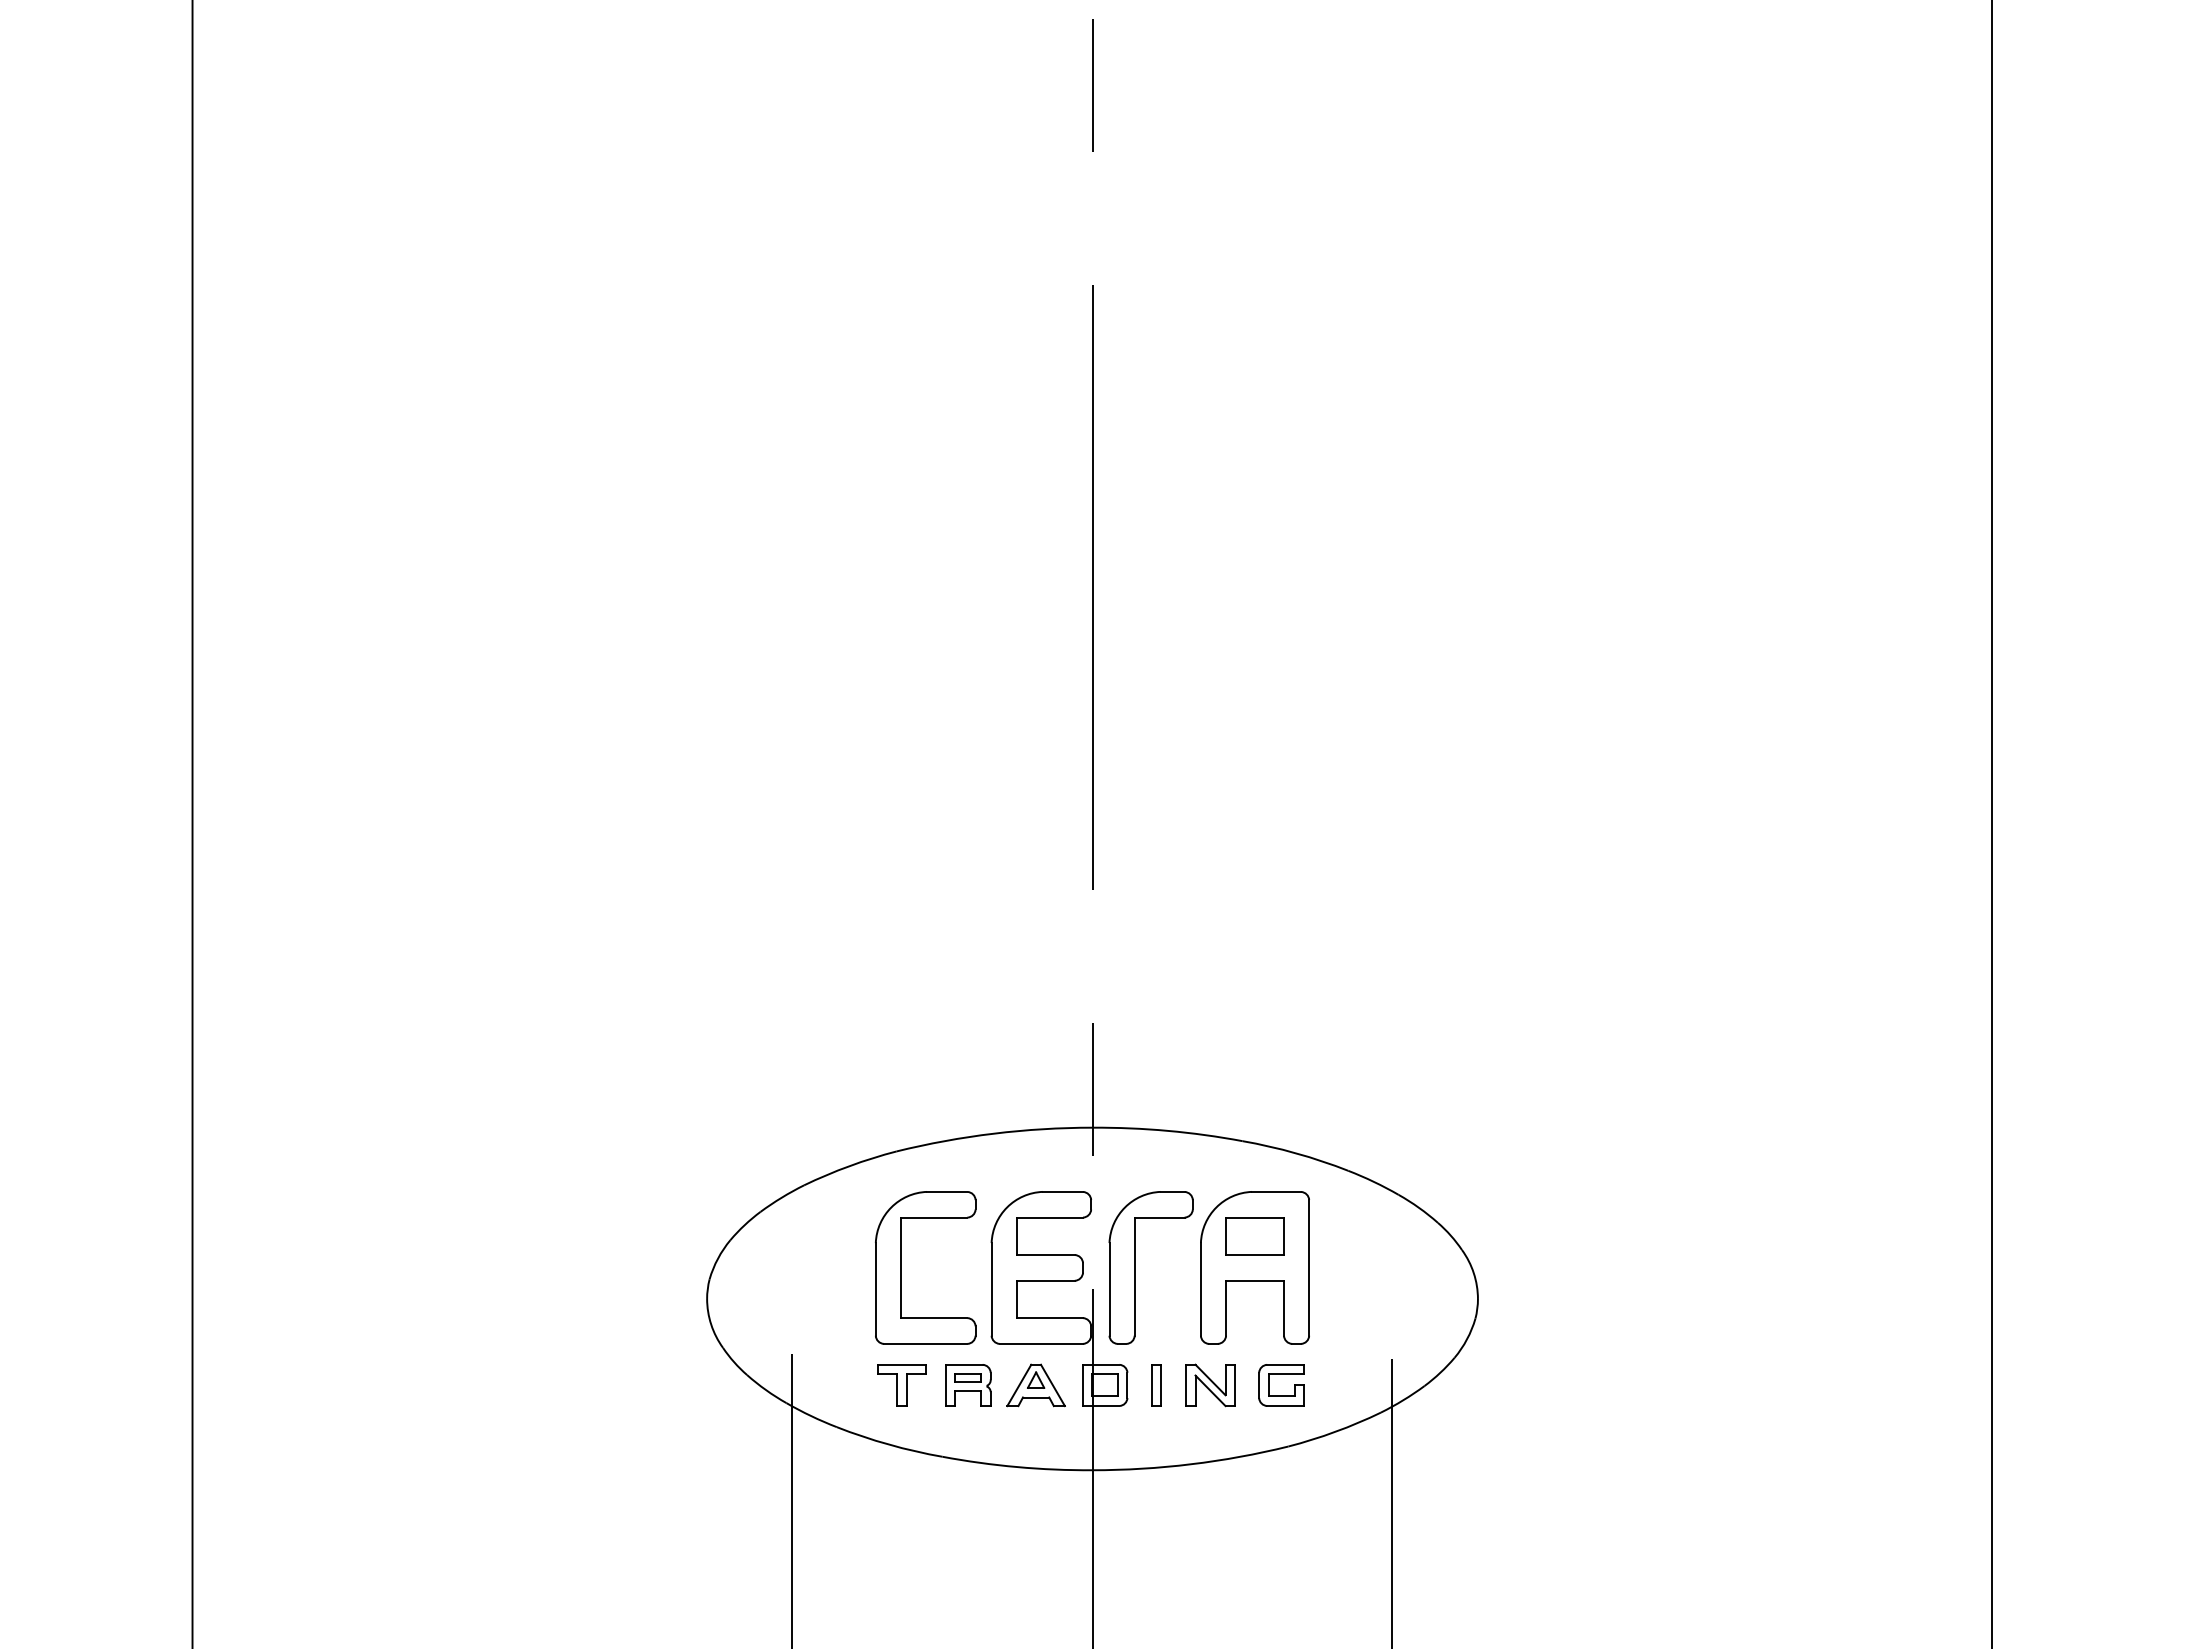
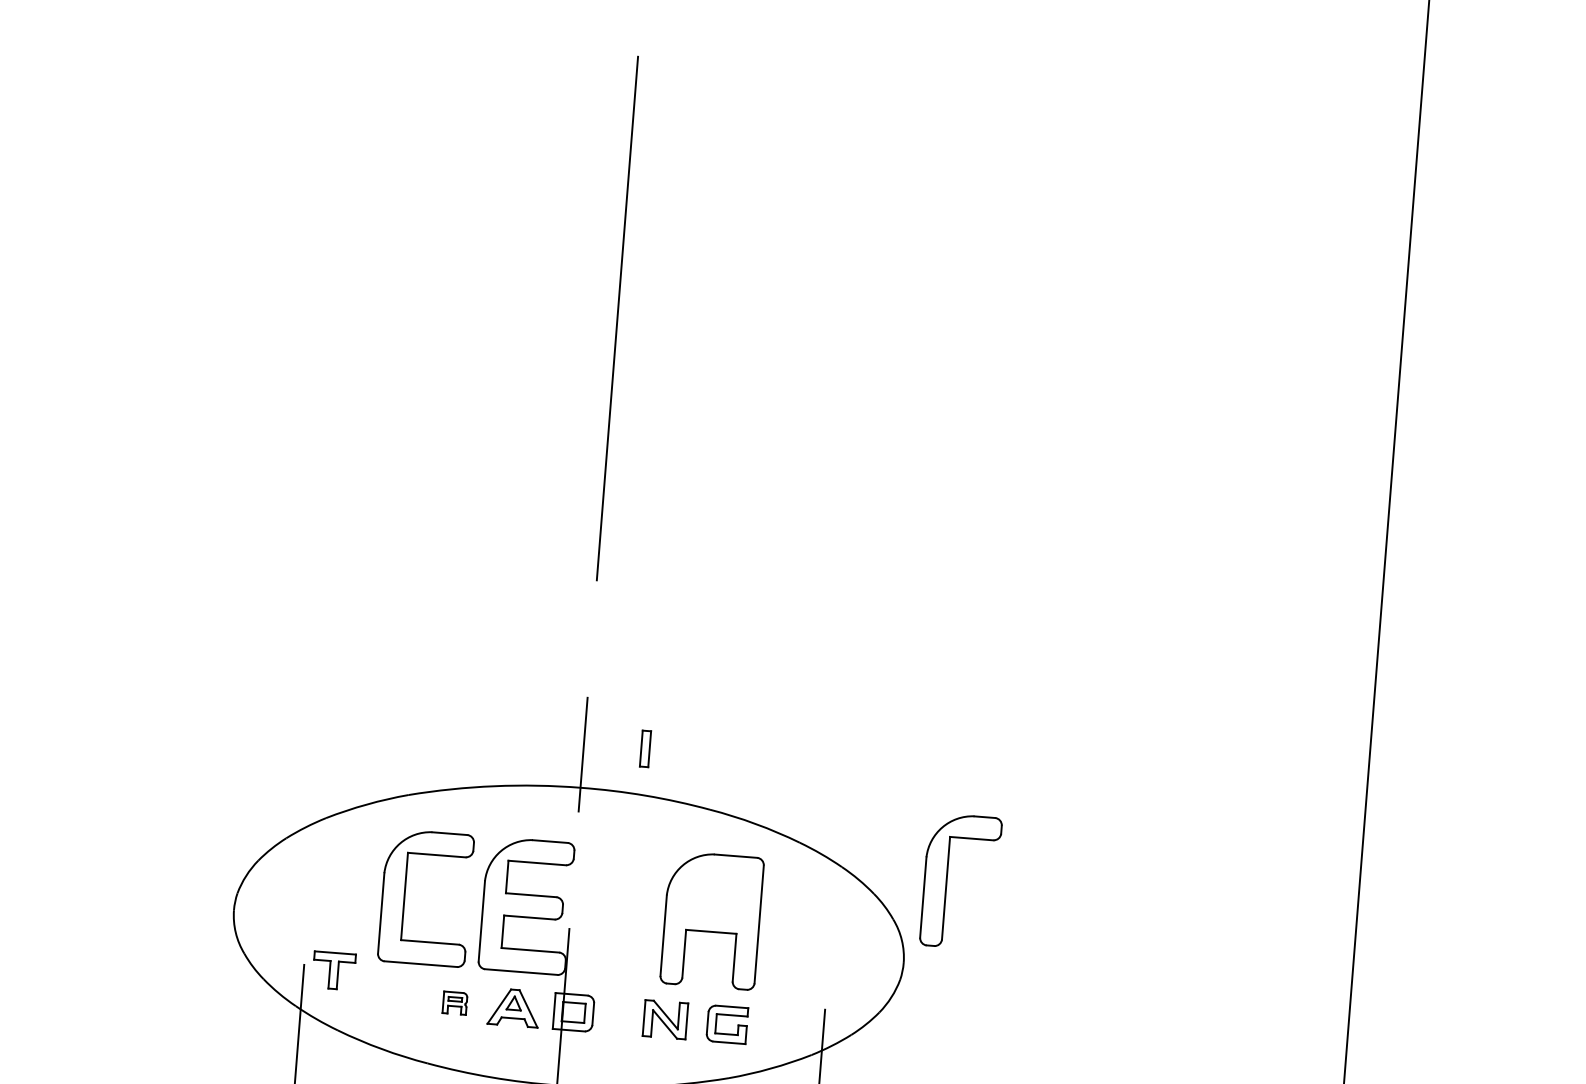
part: (1254, 1236) -> (713, 893), removed
part: (1135, 1267) -> (947, 880), moved
part: (901, 1385) -> (333, 970), moved
part: (968, 1385) -> (455, 1003), size x0.6
part: (1156, 1385) -> (645, 749), moved

